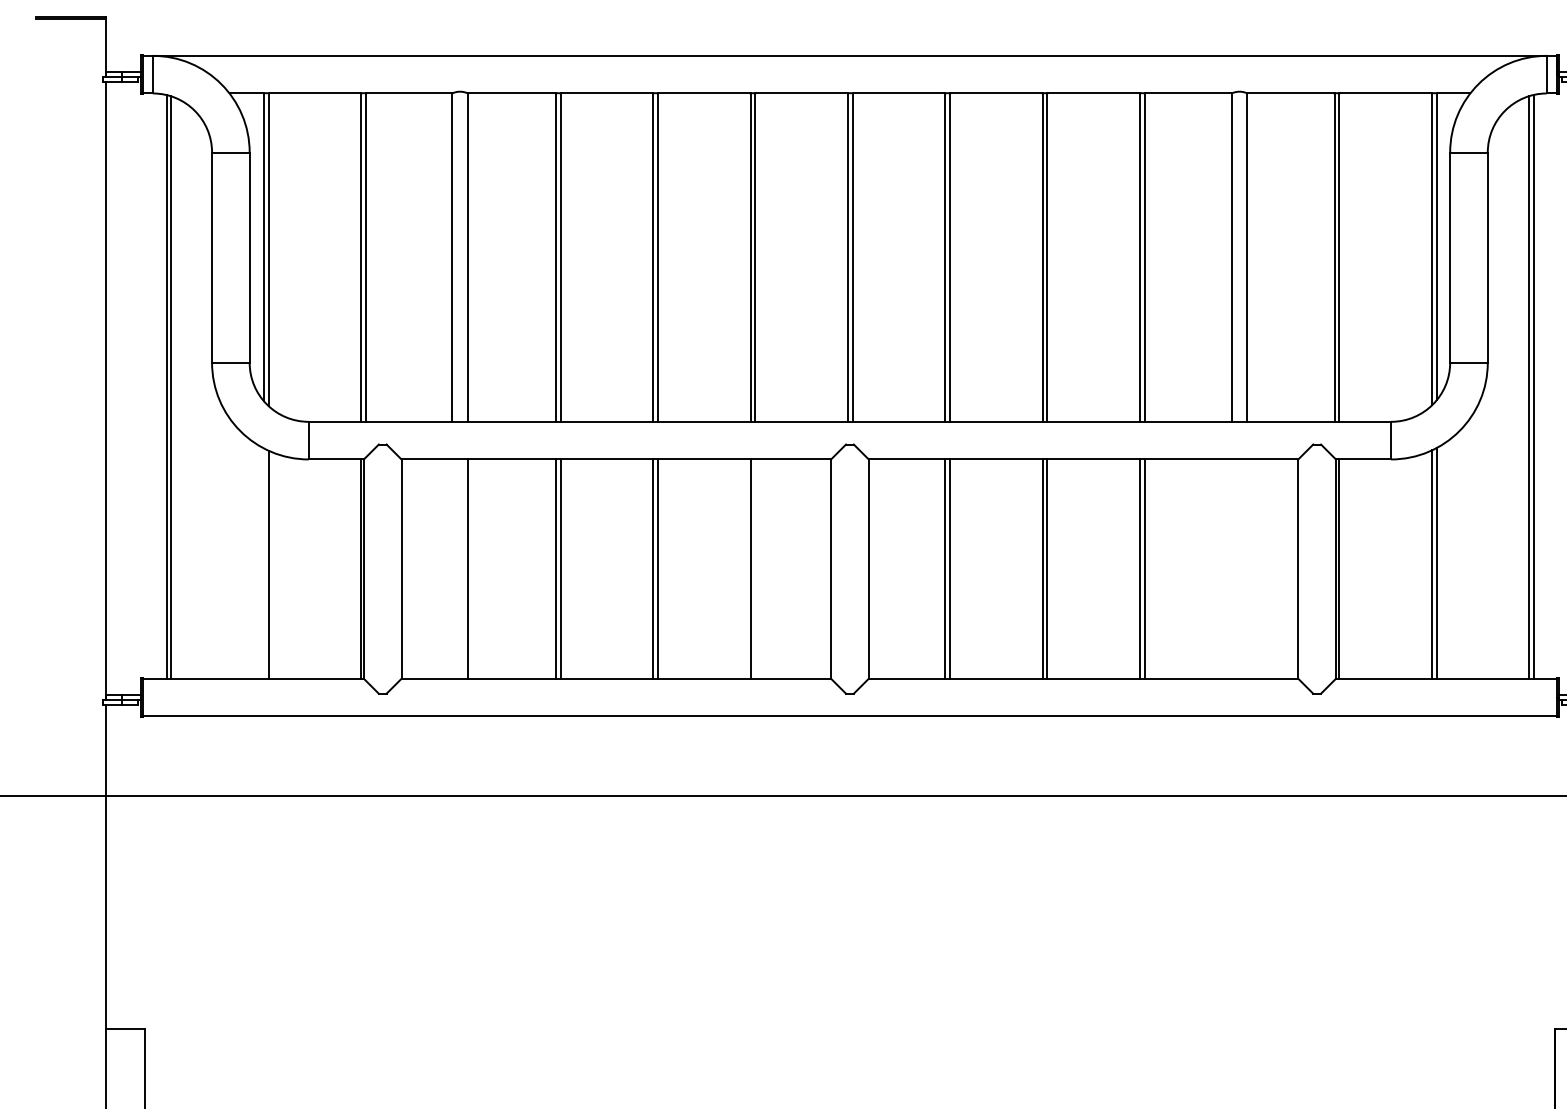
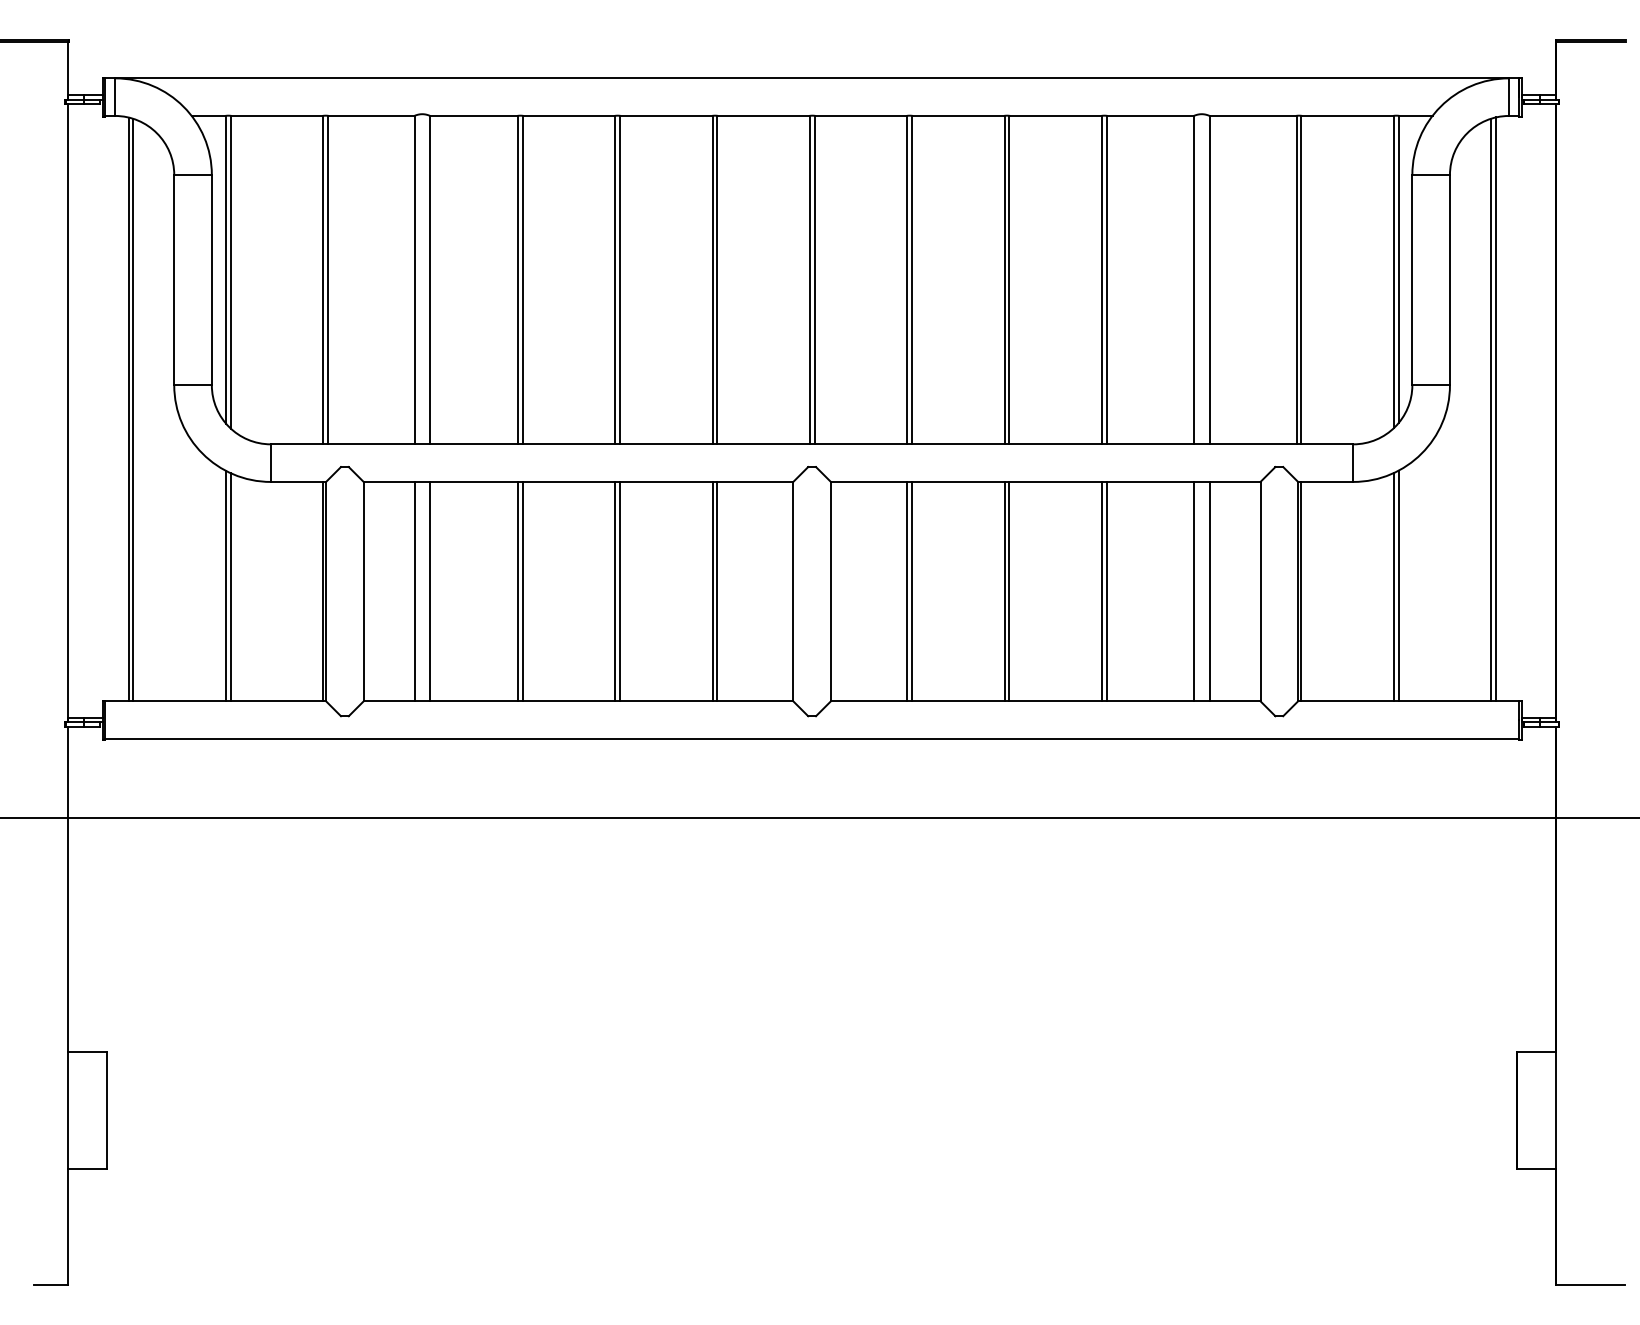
line: (264, 563) -> (226, 585), added
line: (452, 569) -> (414, 591), added
line: (755, 569) -> (717, 591), added
line: (1231, 569) -> (1193, 591), added
line: (1247, 569) -> (1209, 591), added

